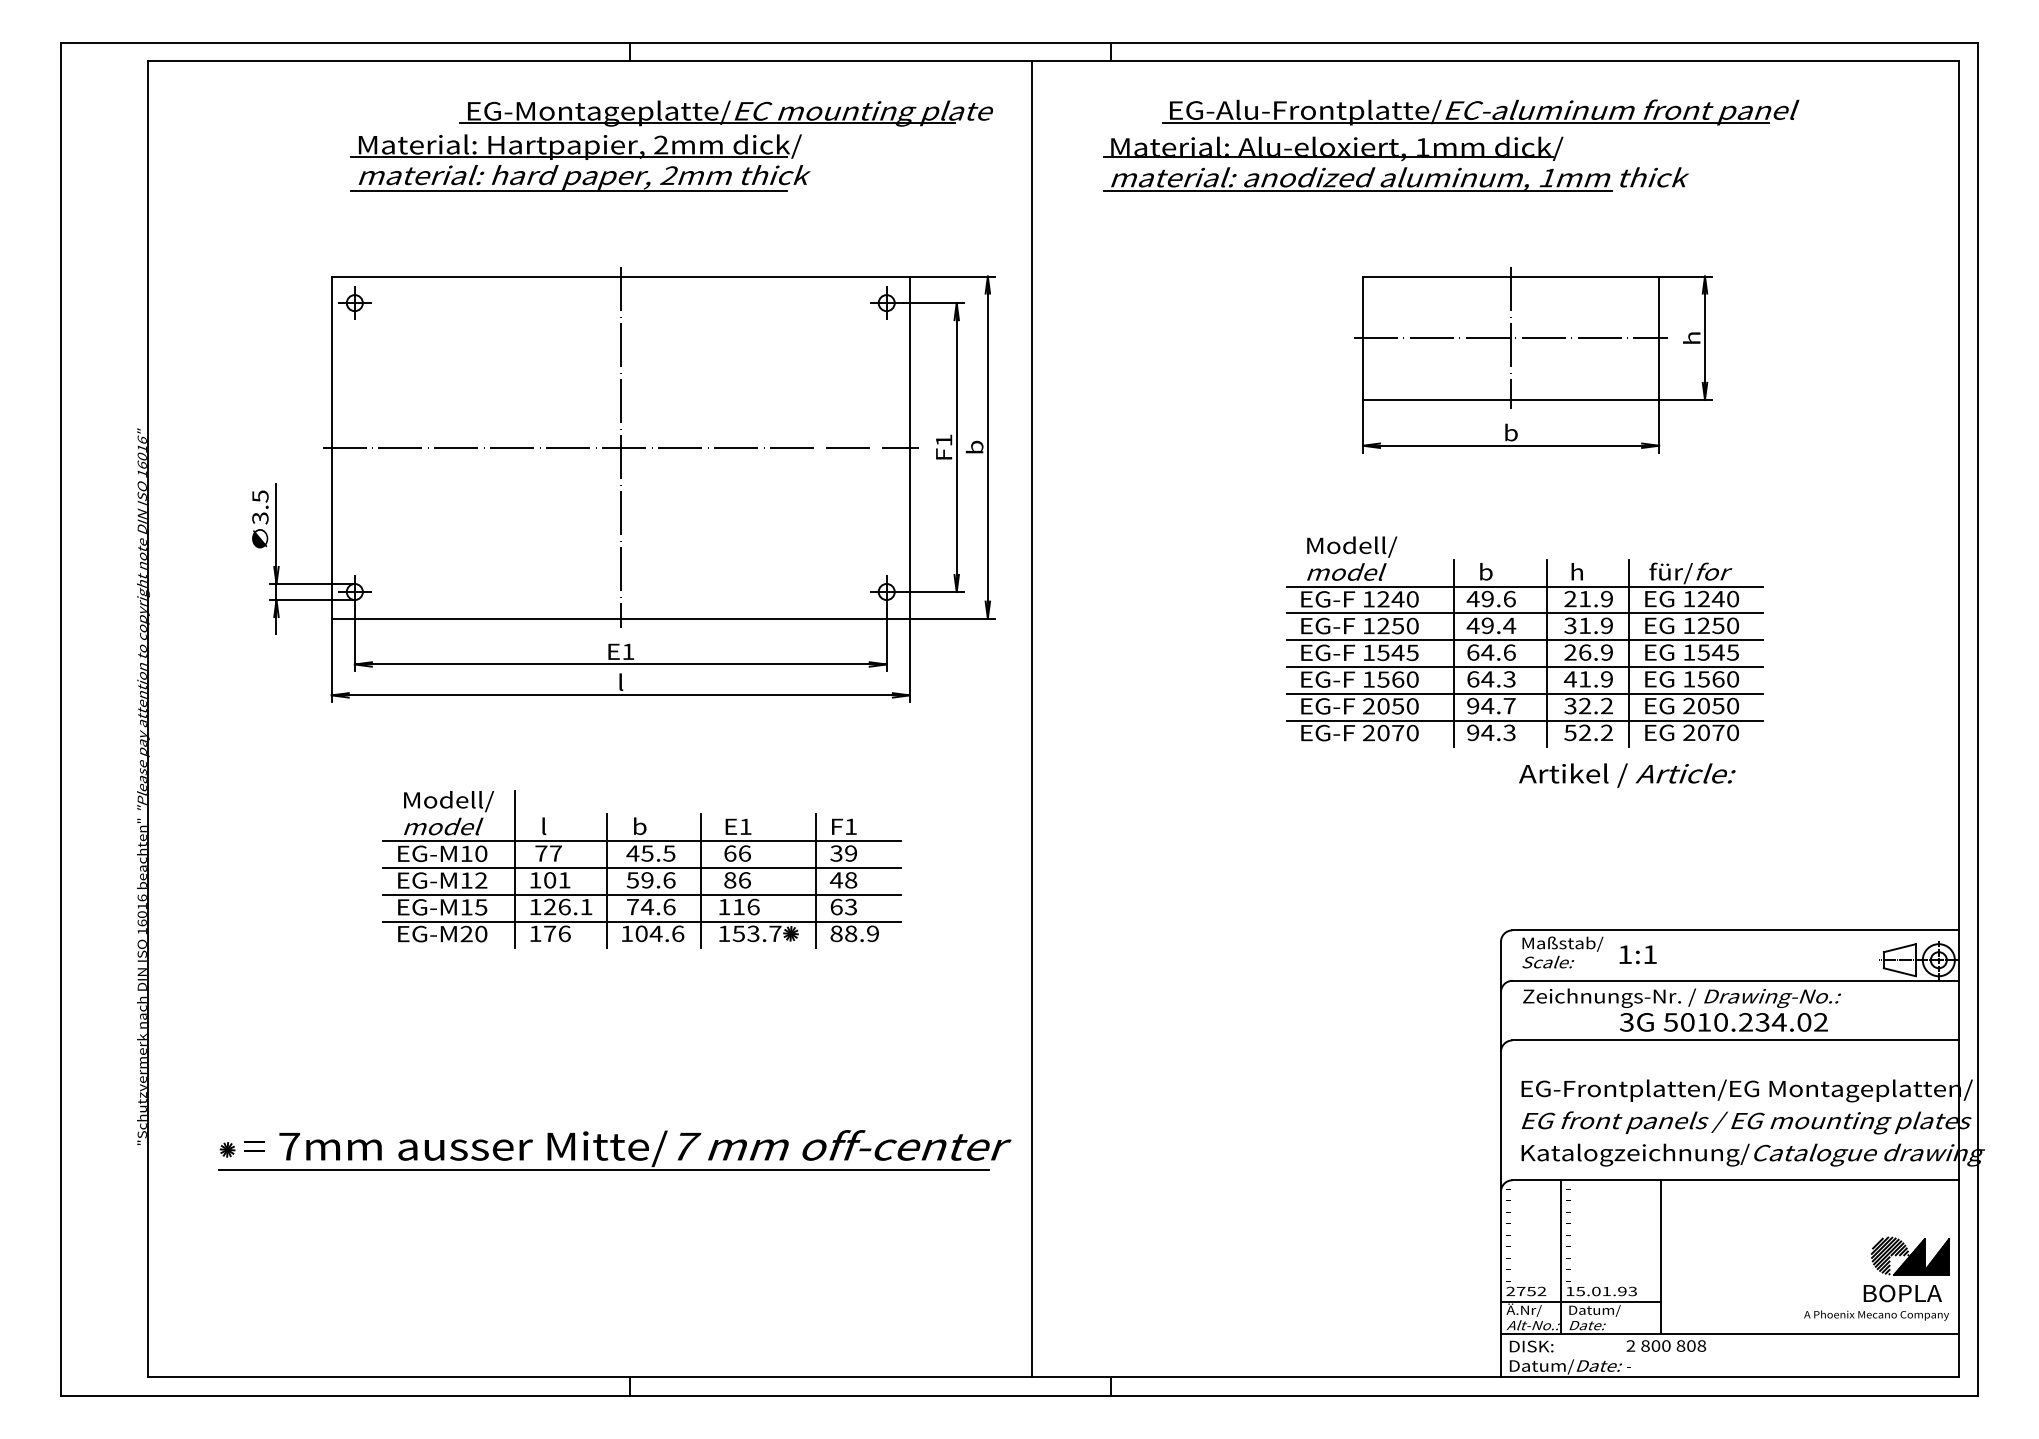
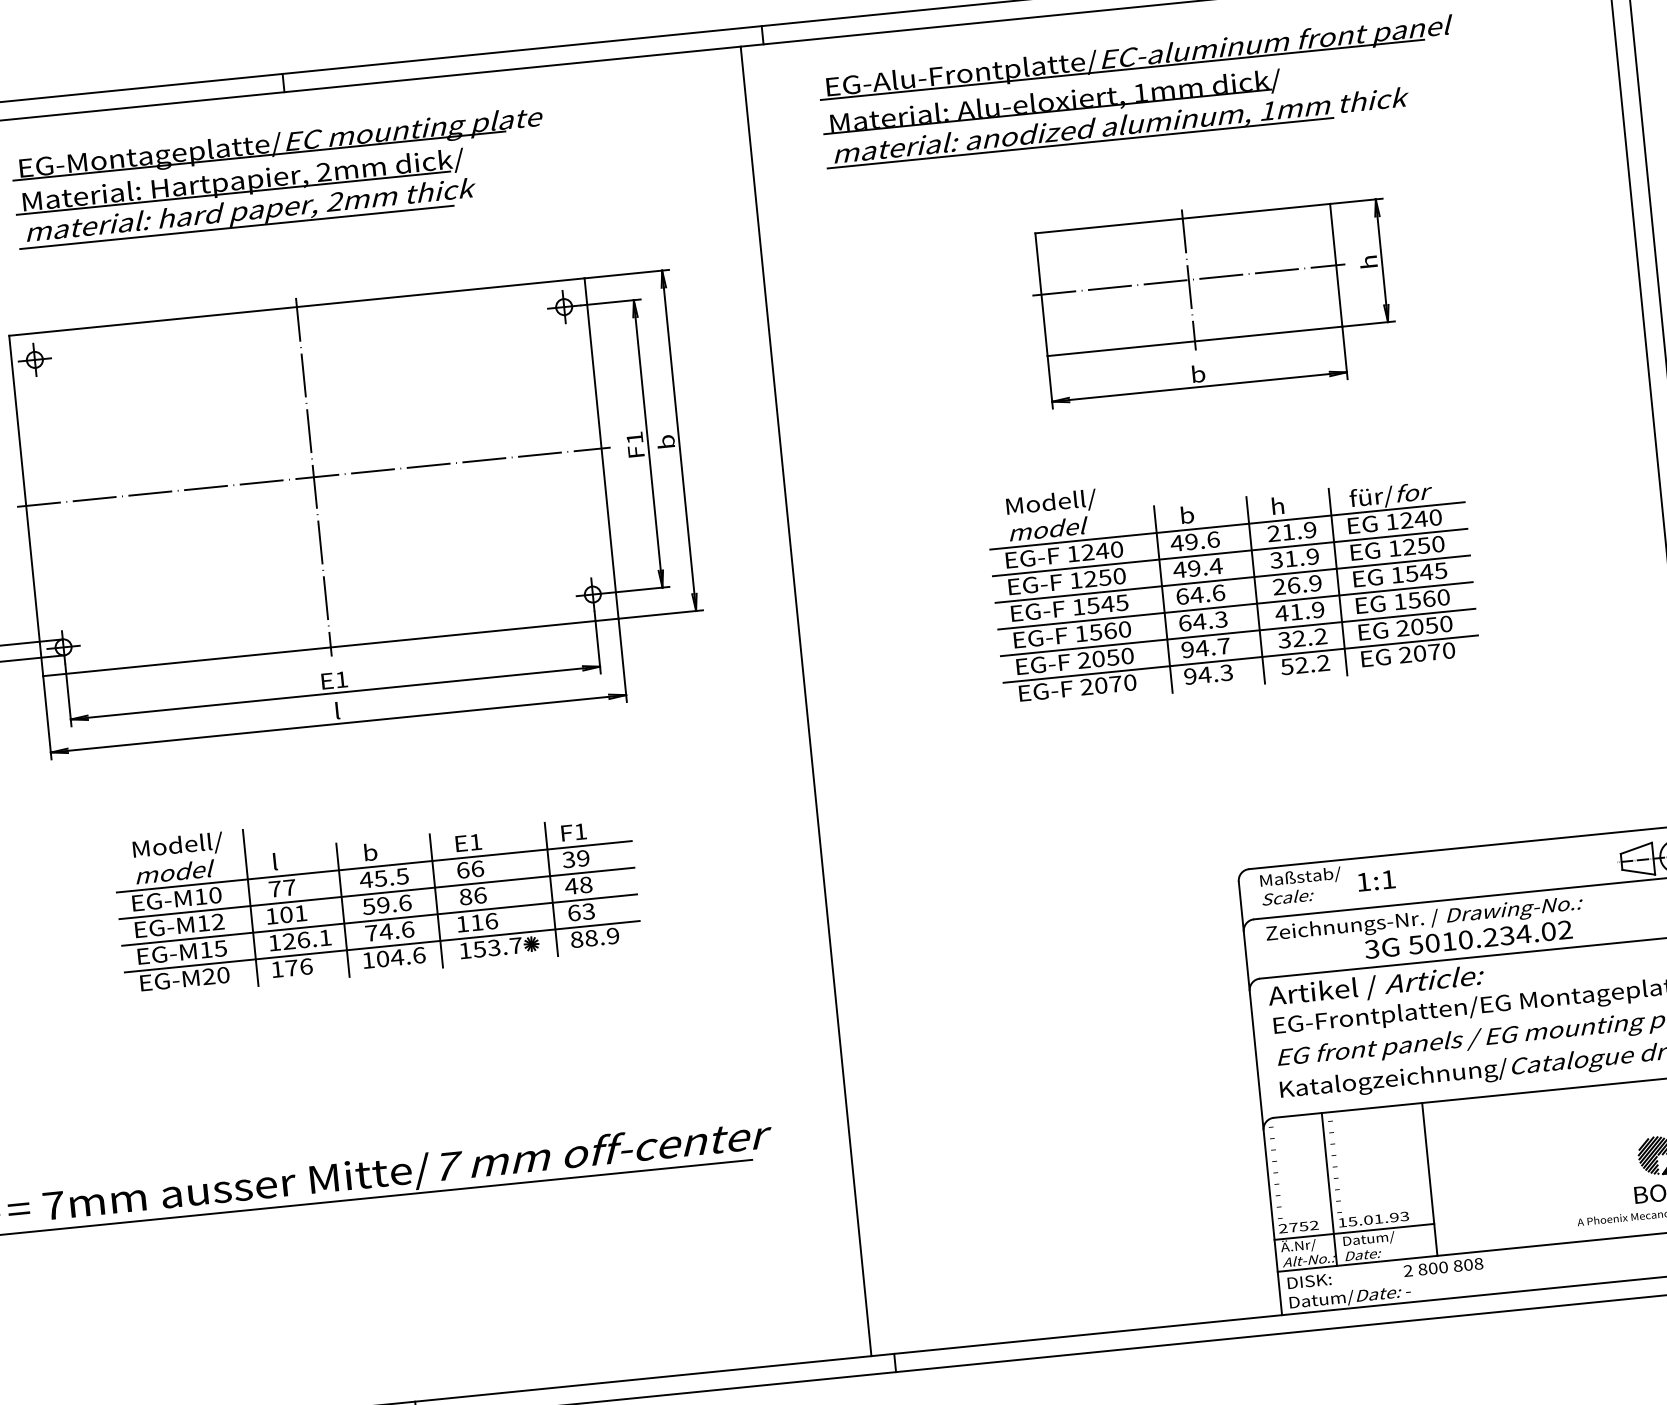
part: (725, 113) -> (276, 145), moved
part: (1396, 163) -> (1116, 111), moved
line: (1032, 719) -> (806, 701), moved
text: (1627, 775) -> (1376, 987), moved

